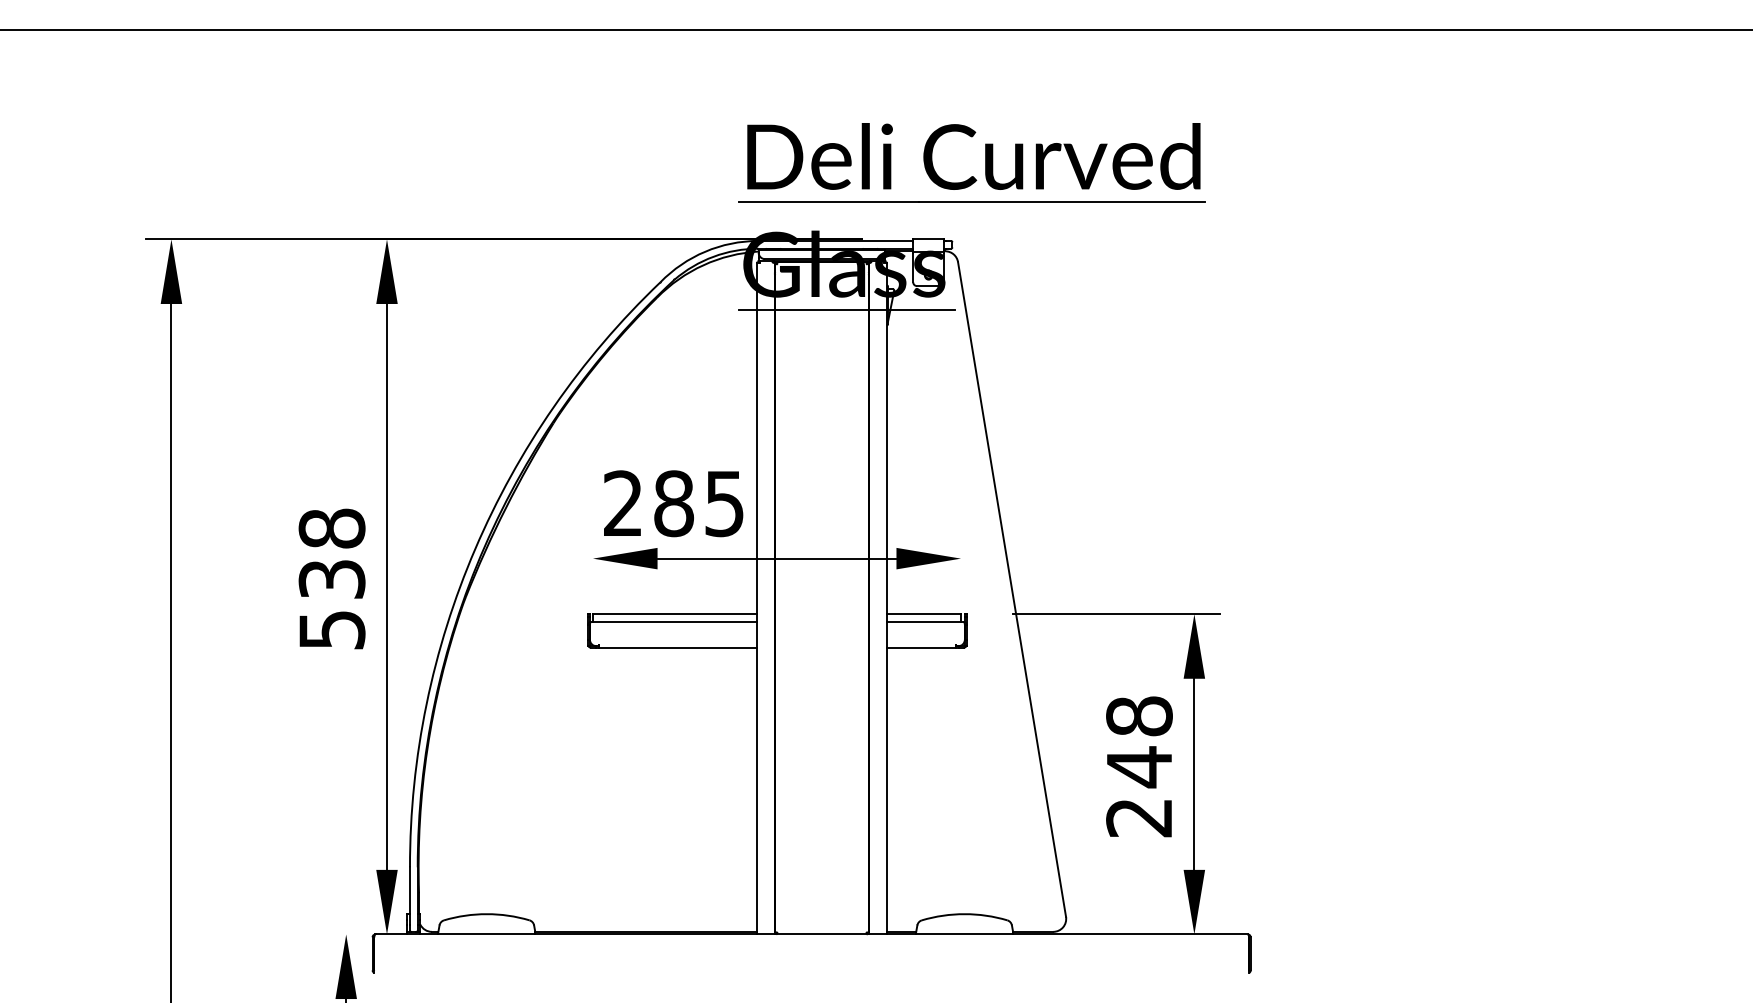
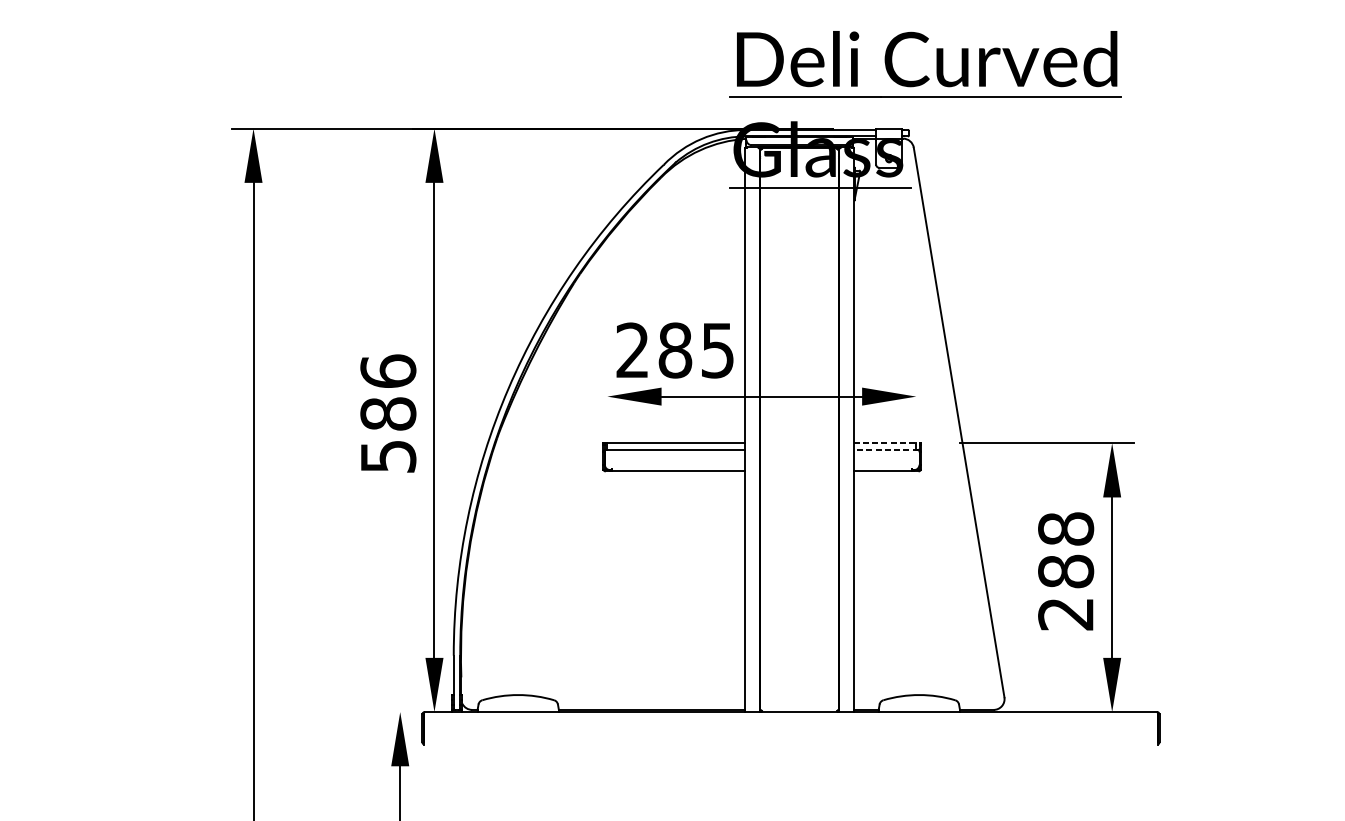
text: (331, 553) -> (387, 392), 538 -> 586
line: (924, 614) -> (885, 443), solid -> dashed
line: (925, 621) -> (886, 449), solid -> dashed
text: (1139, 767) -> (1066, 571), 248 -> 288

